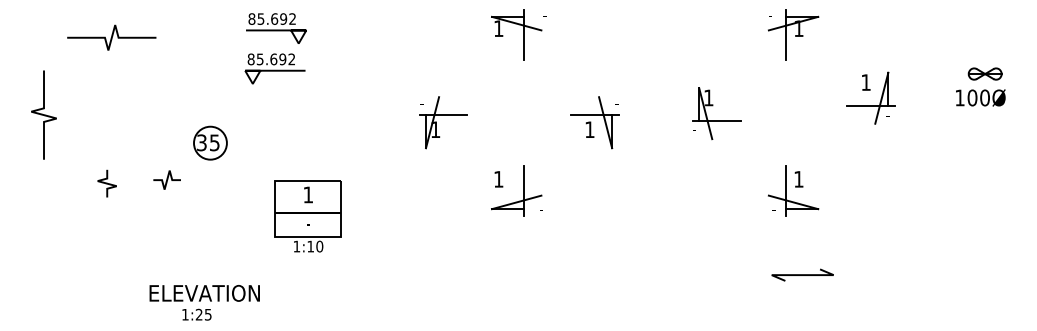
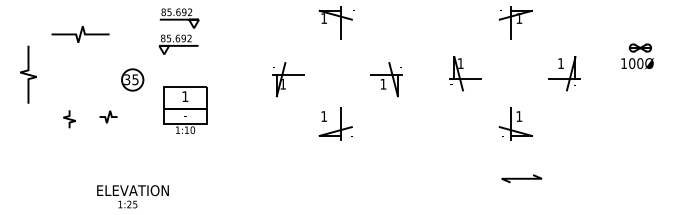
curve: (111, 37) -> (80, 34), moved
part: (871, 97) -> (564, 73), moved
part: (210, 142) -> (132, 79), moved
part: (308, 214) -> (185, 109), moved

